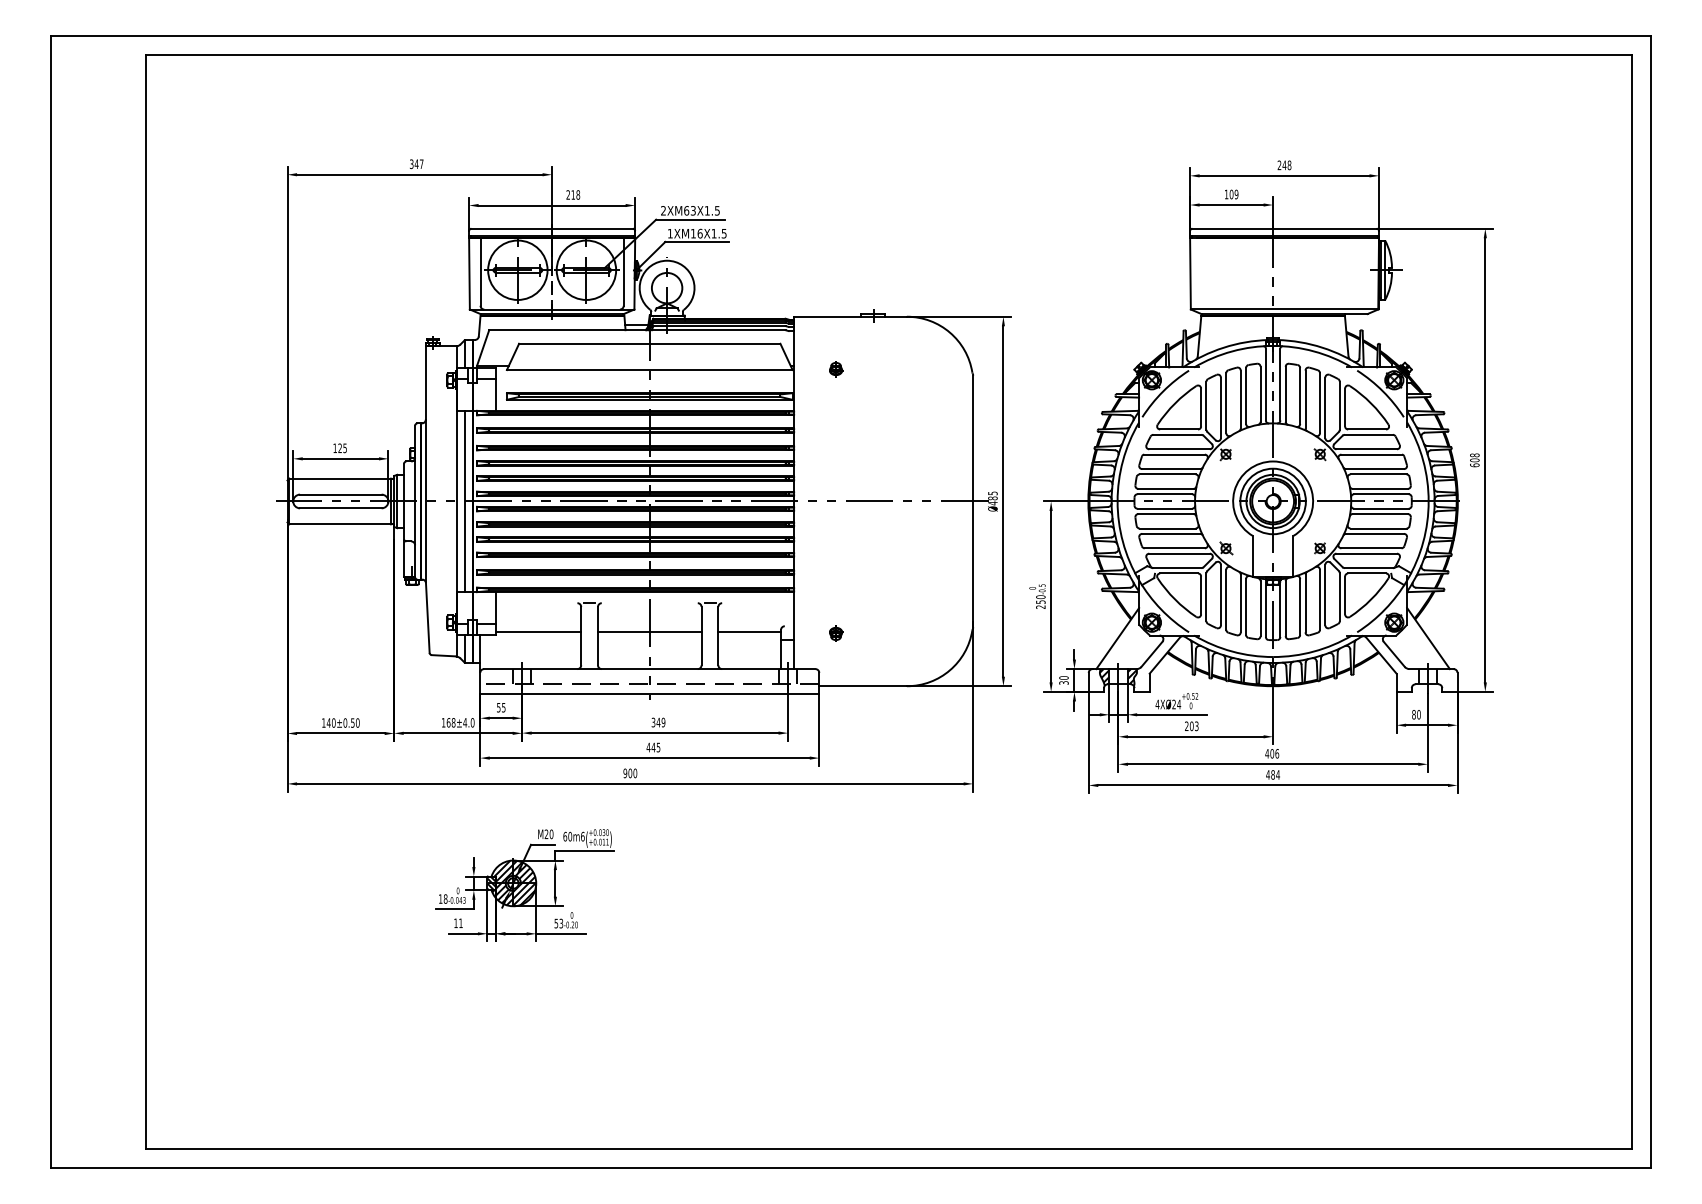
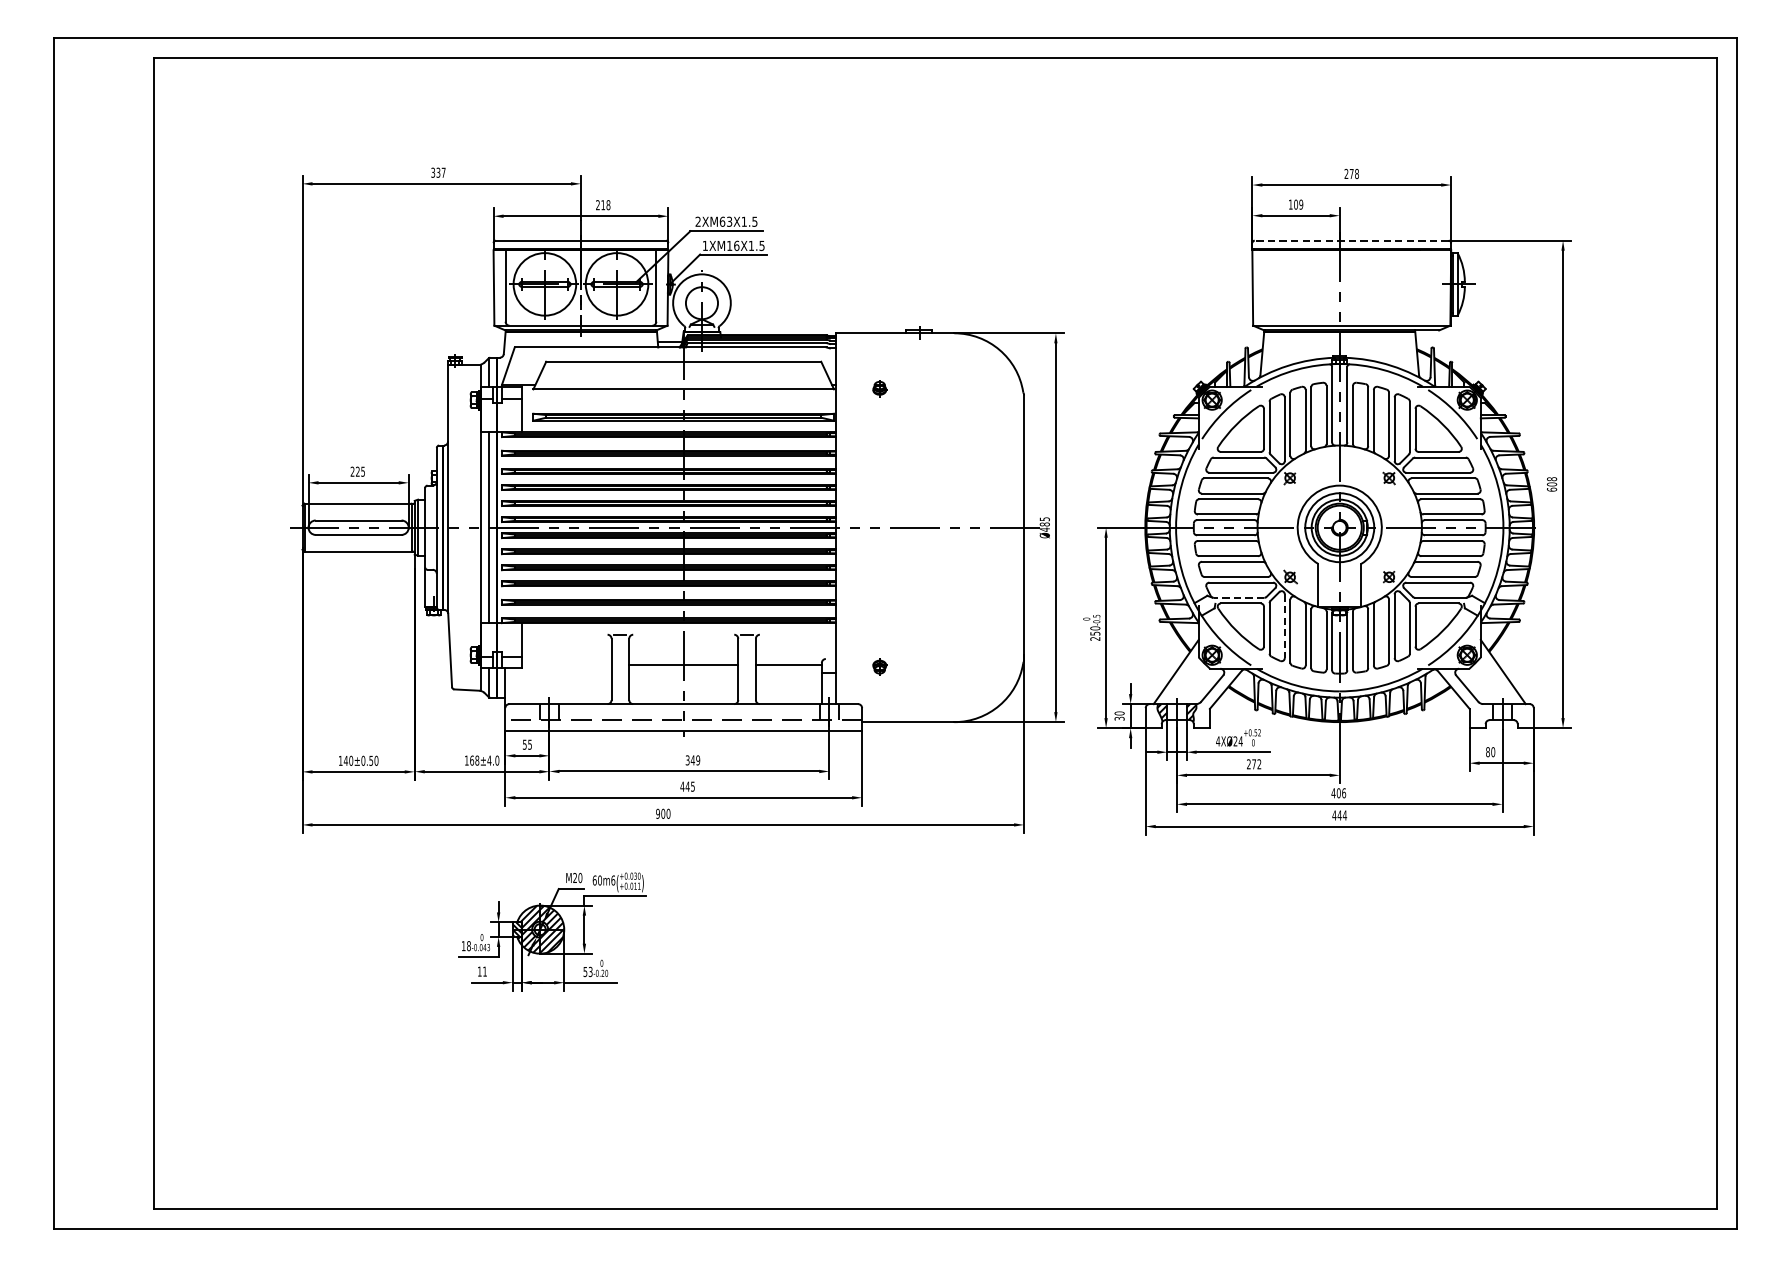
text: (416, 164) -> (438, 173), 347 -> 337
text: (1284, 165) -> (1351, 174), 248 -> 278
line: (1284, 228) -> (1351, 240), solid -> dashed
text: (334, 447) -> (351, 470), 125 -> 225
line: (1176, 568) -> (1238, 598), solid -> dashed
line: (1220, 595) -> (1284, 626), solid -> dashed
line: (538, 631) -> (566, 664), removed
text: (1193, 726) -> (1255, 764), 203 -> 272
text: (1272, 774) -> (1339, 815), 484 -> 444

